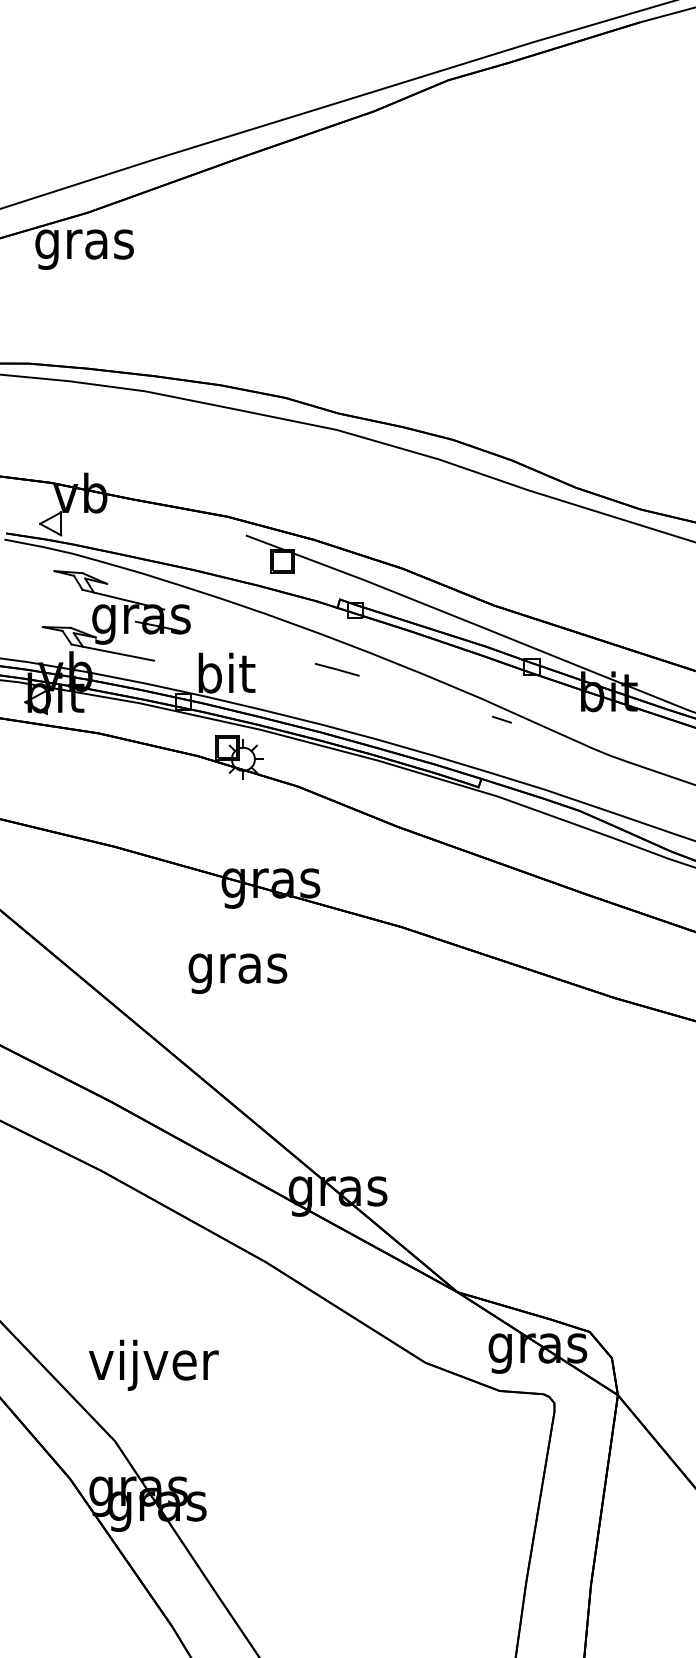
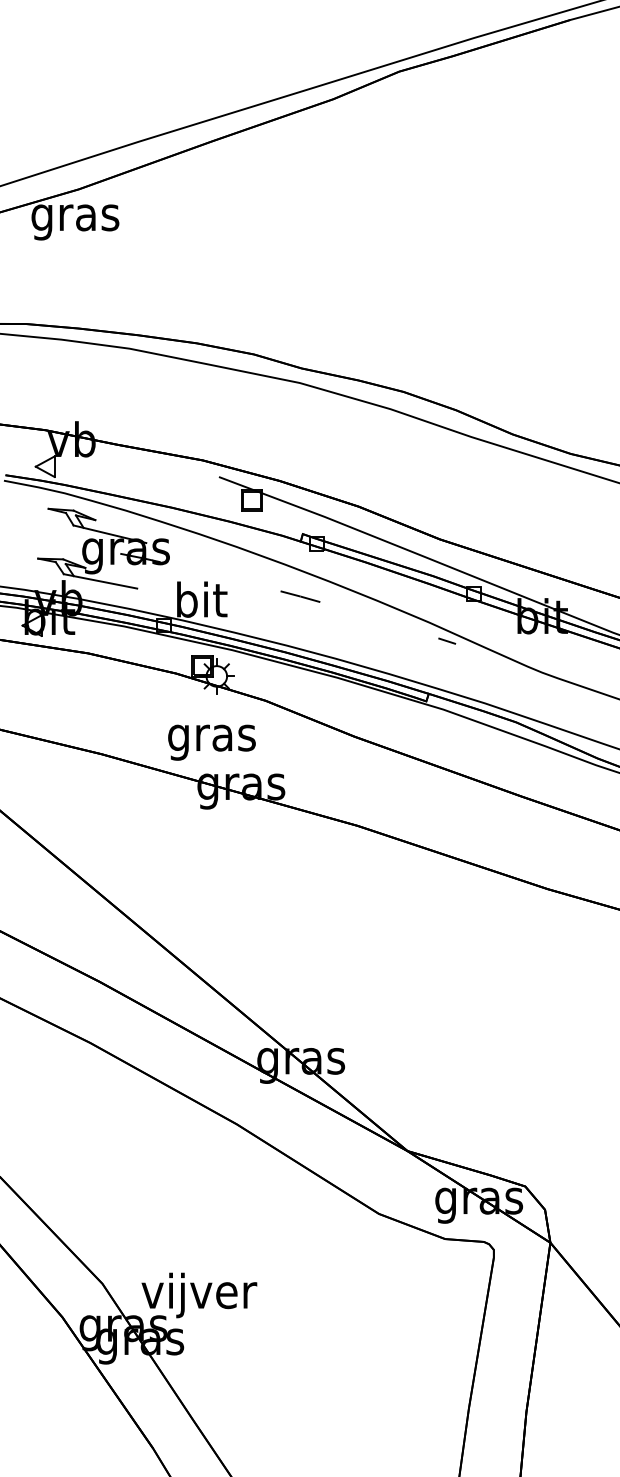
text: (237, 973) -> (211, 742), moved
text: (153, 1364) -> (199, 1294), moved

